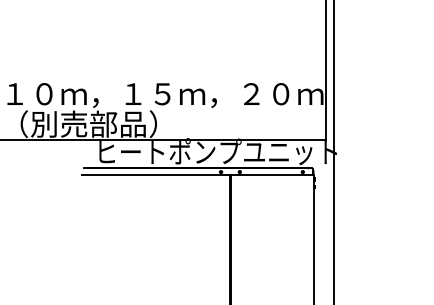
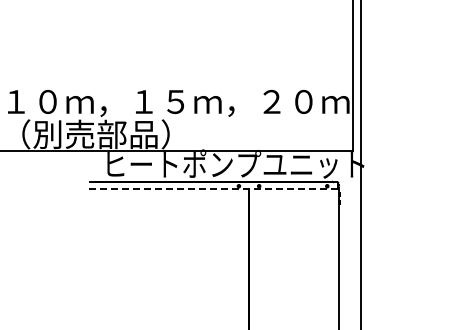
line: (197, 175) -> (213, 189), solid -> dashed

